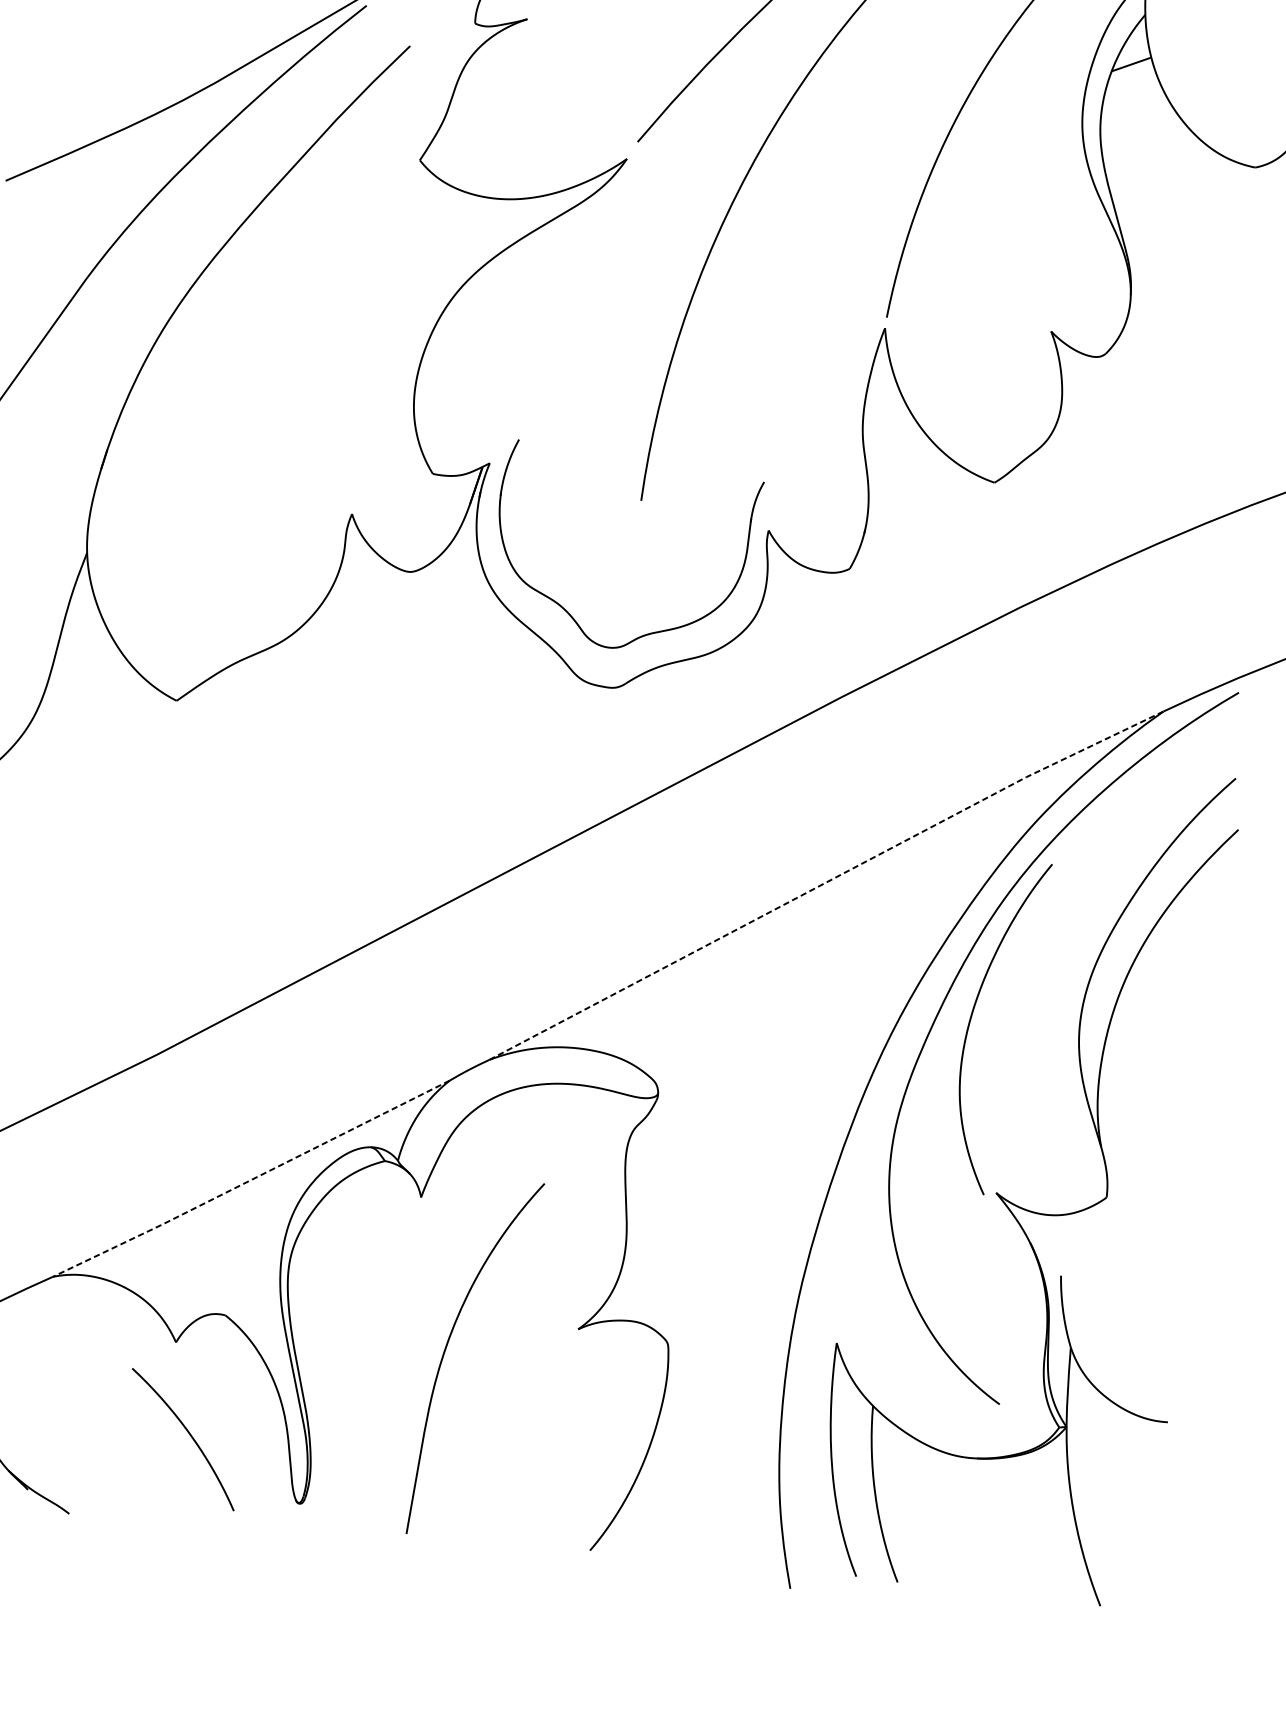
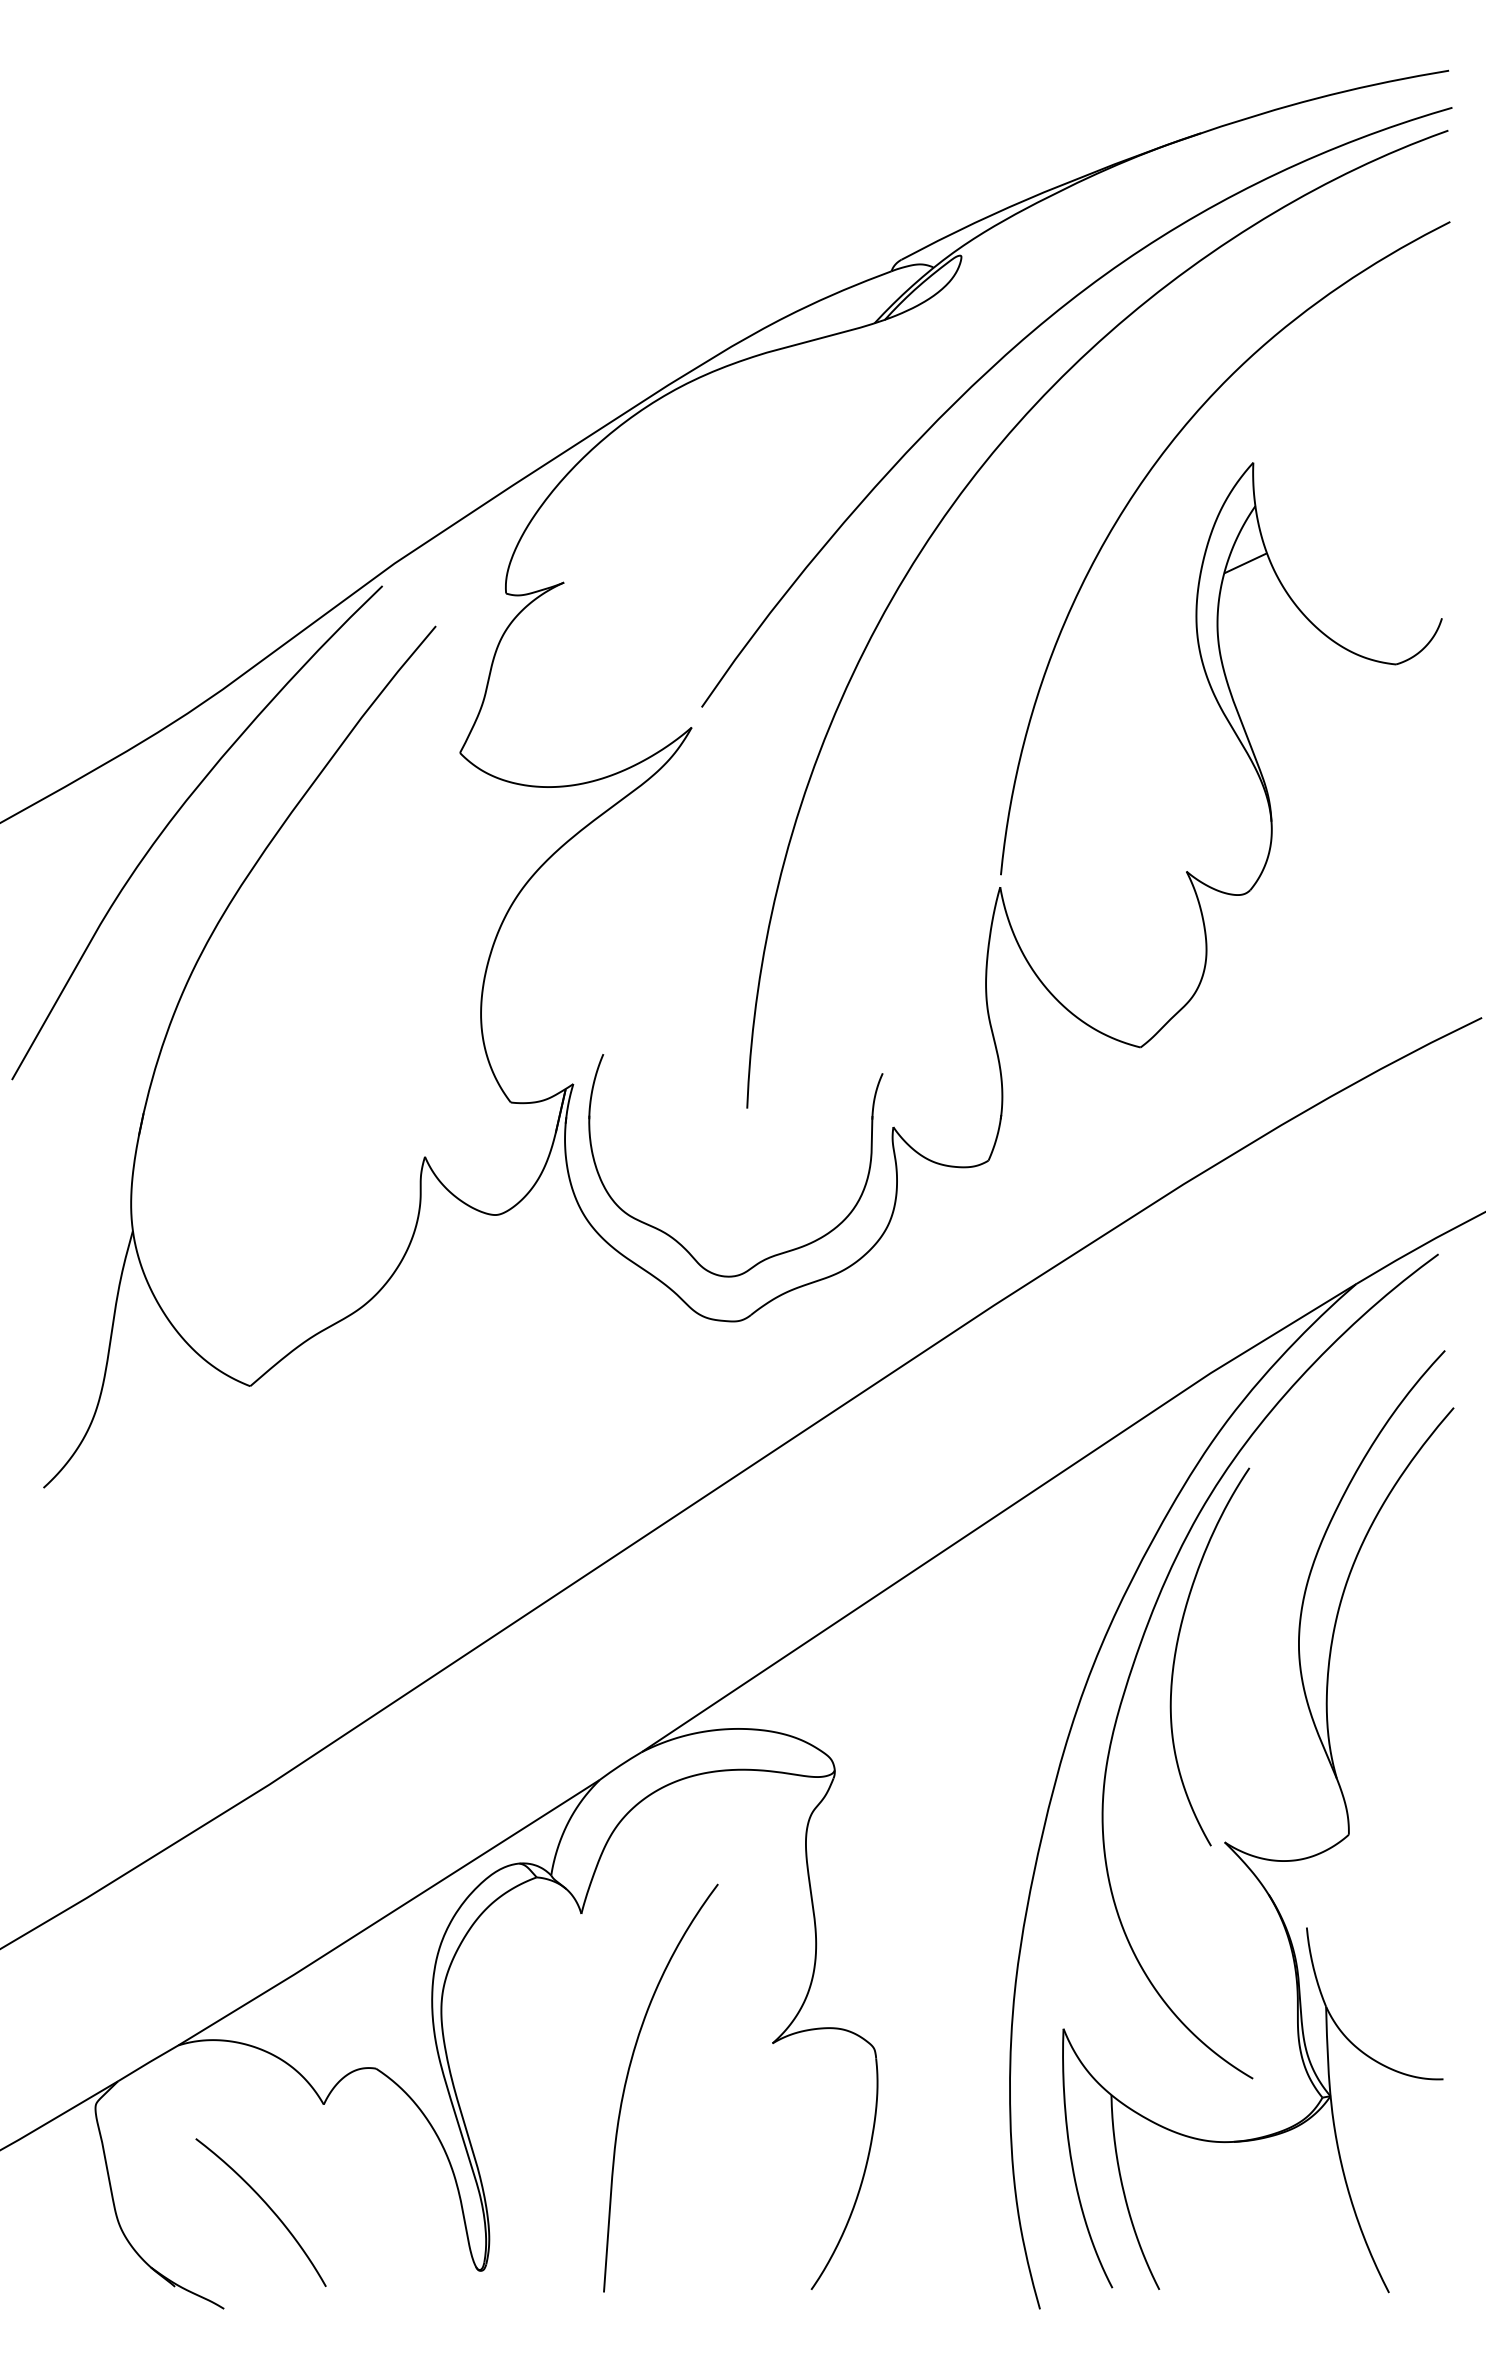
line: (825, 883) -> (997, 1515), dashed -> solid
line: (250, 1180) -> (388, 1914), dashed -> solid
curve: (188, 1433) -> (266, 2205), moved

